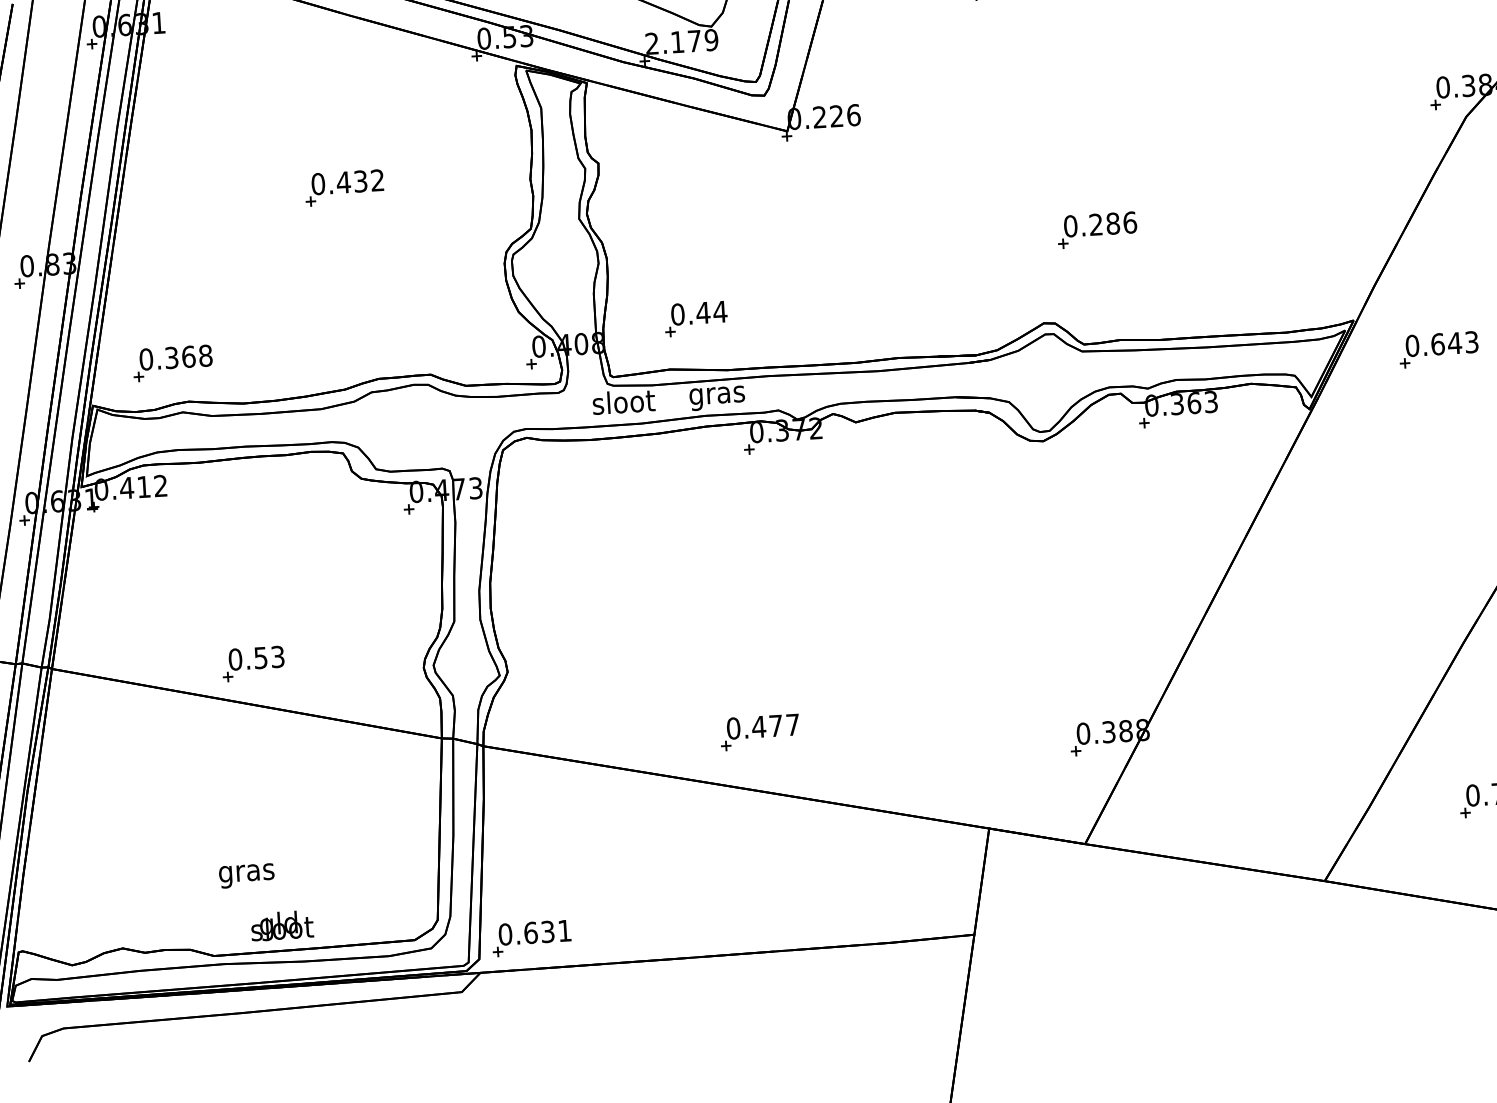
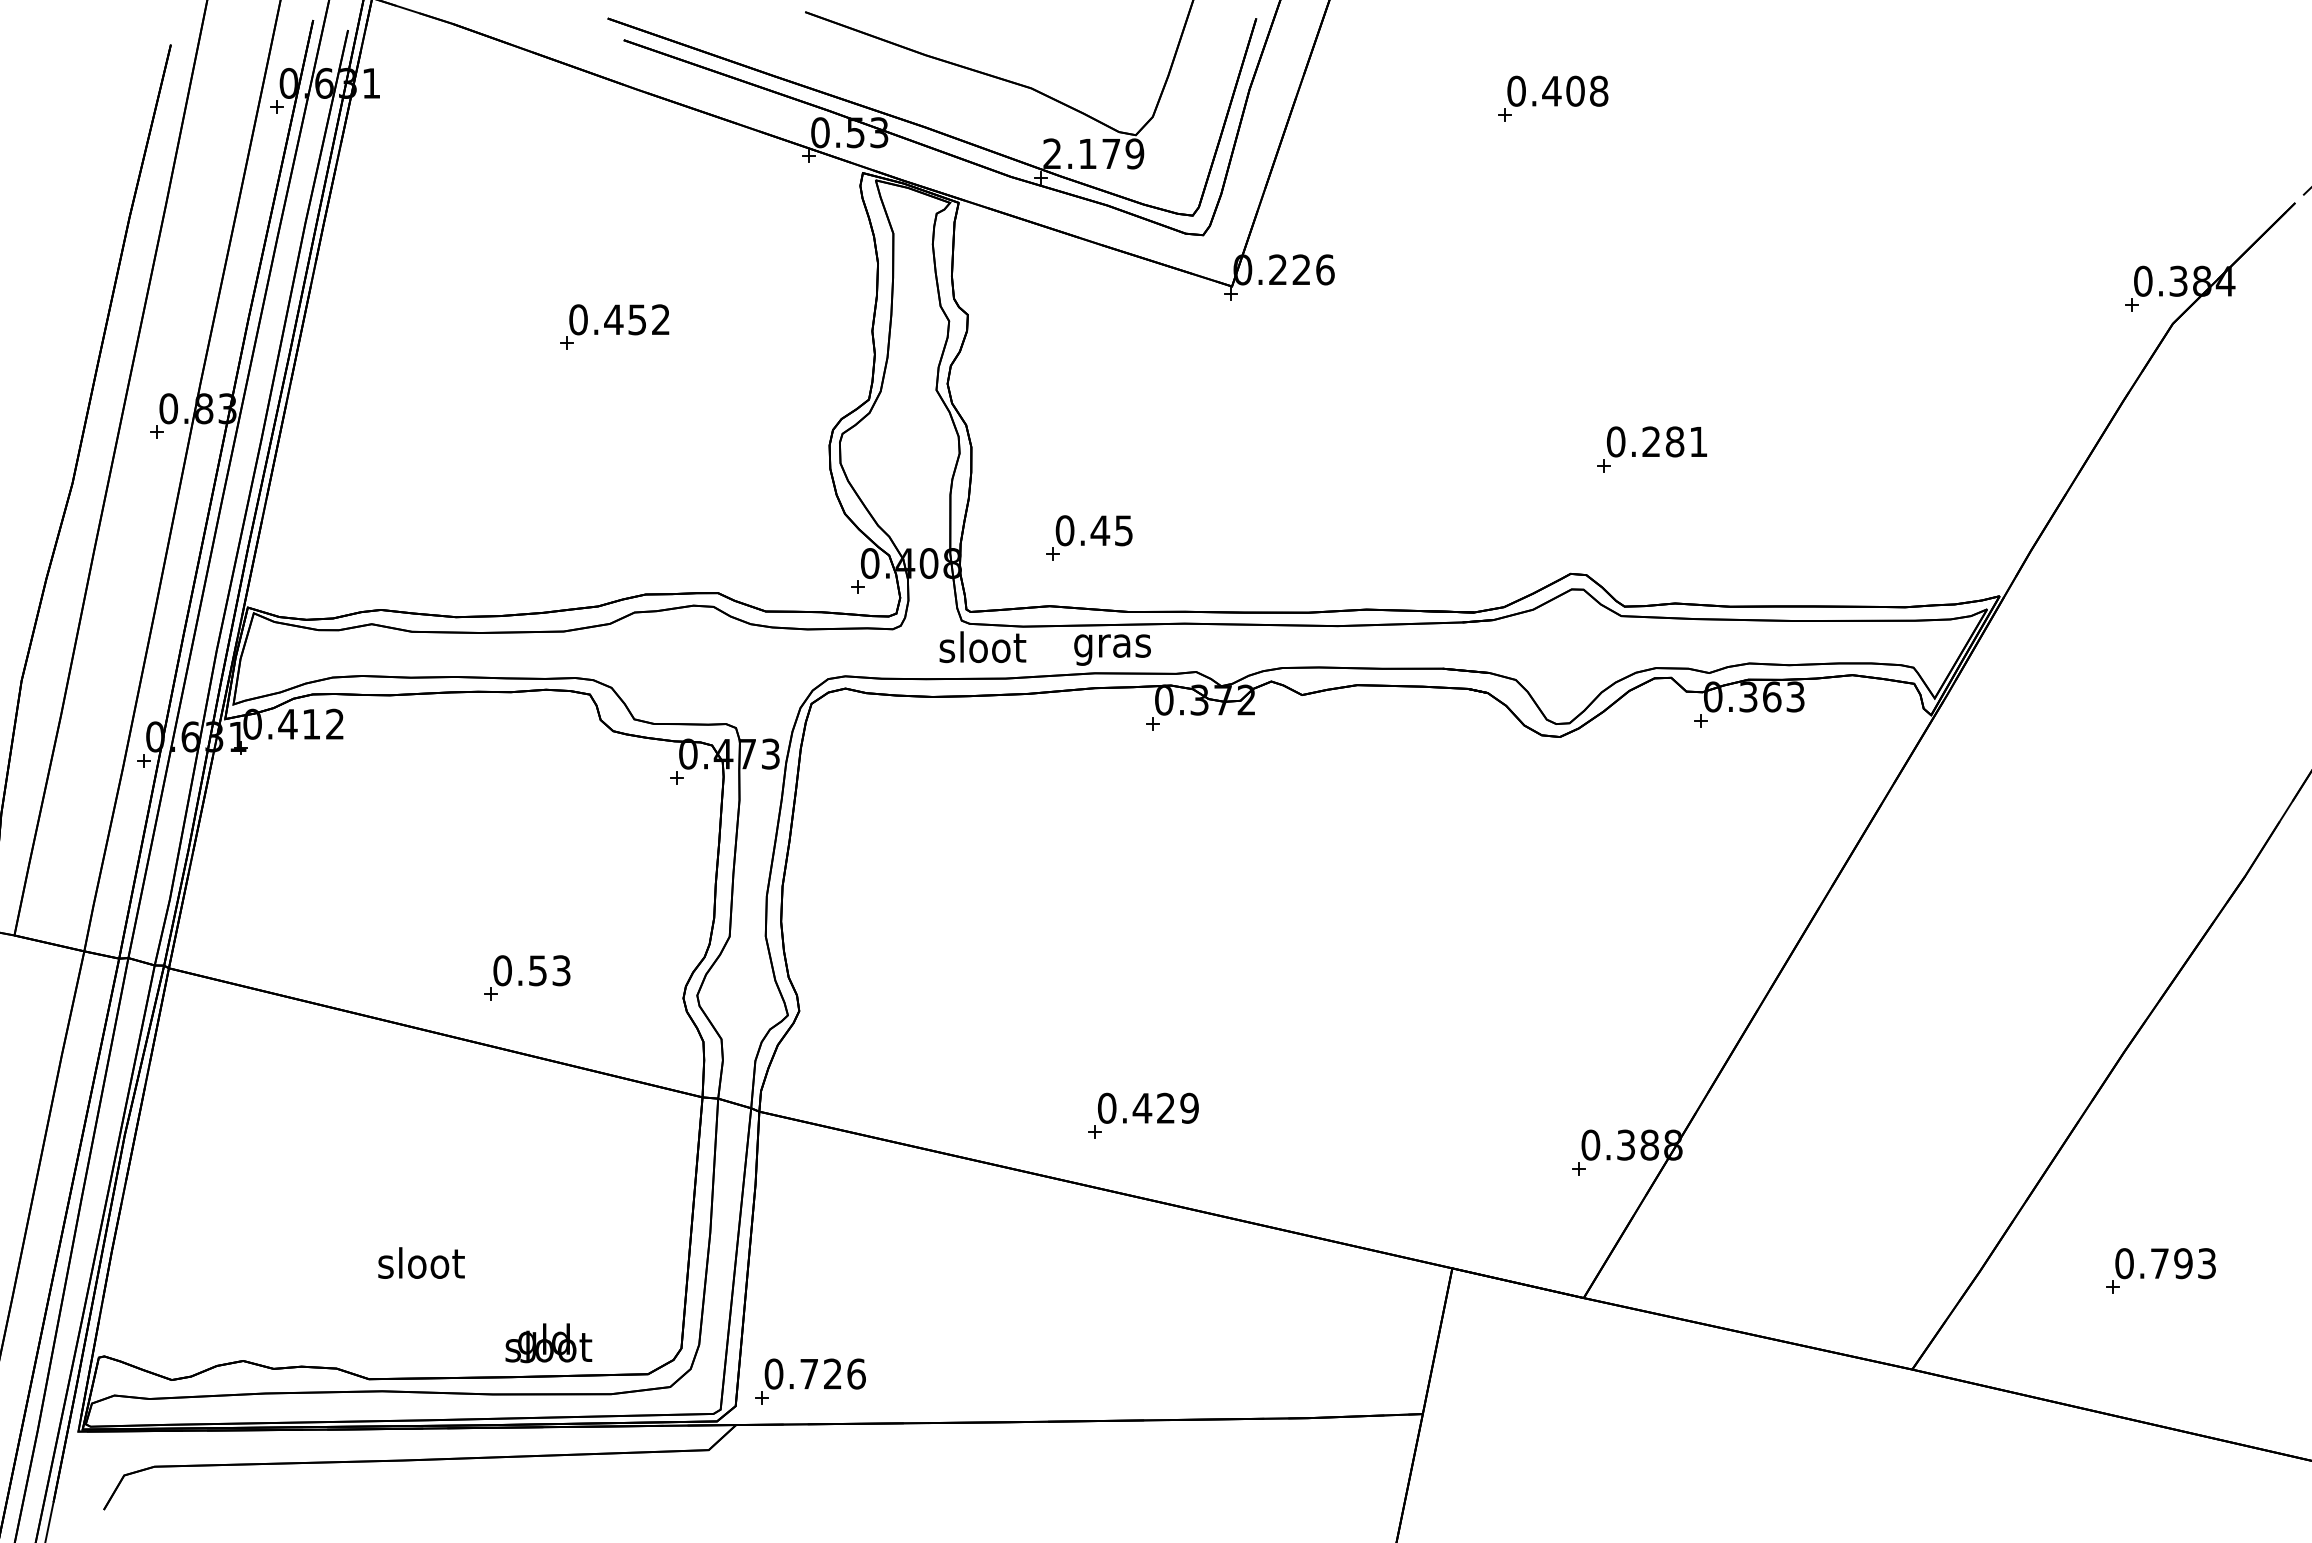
text: (360, 181) -> (637, 319), 0.432 -> 0.452
text: (1130, 222) -> (1698, 441), 0.286 -> 0.281
text: (719, 311) -> (1123, 530), 0.44 -> 0.45
part: (1439, 349) -> (2115, 643), removed
part: (173, 363) -> (362, 555), removed
part: (253, 663) -> (527, 977), moved
text: (784, 724) -> (1177, 1107), 0.477 -> 0.429
text: (246, 872) -> (421, 1266), gras -> sloot
text: (282, 926) -> (548, 1343), moved
text: (547, 931) -> (832, 1373), 0.631 -> 0.726

